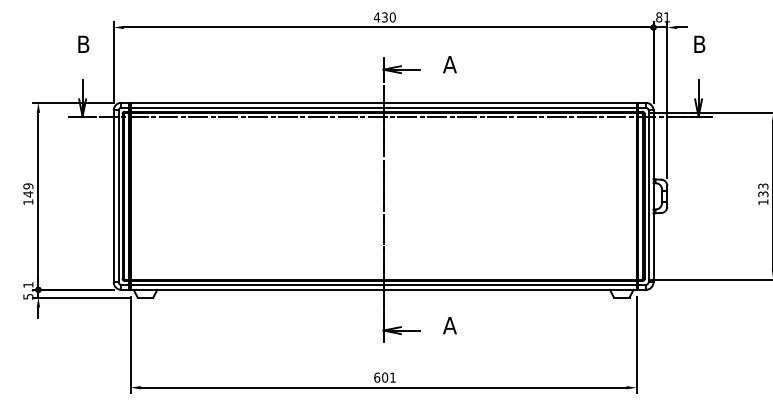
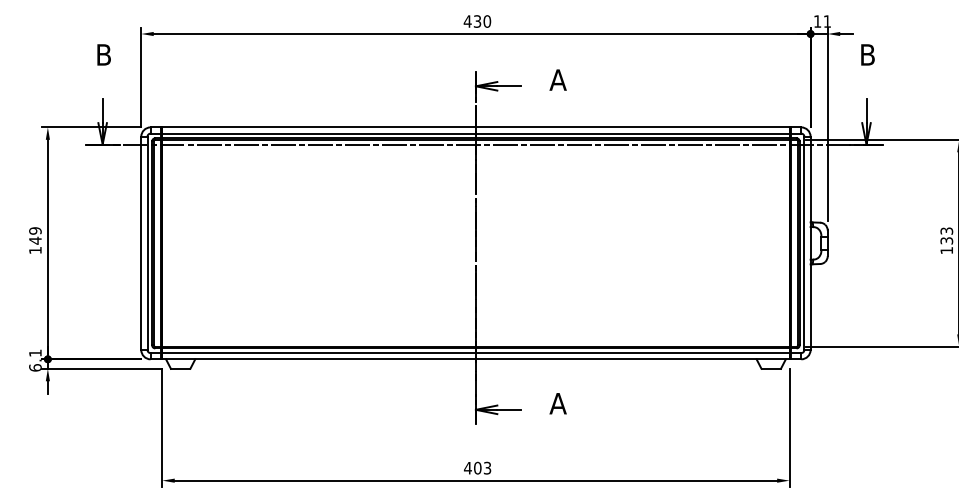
text: (659, 17) -> (818, 21), 81 -> 11
text: (28, 296) -> (35, 367), 5.1 -> 6.1
text: (384, 377) -> (477, 468), 601 -> 403

